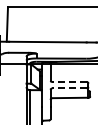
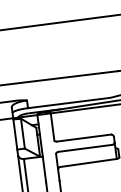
line: (69, 81) -> (83, 137), dashed -> solid
line: (69, 88) -> (85, 148), dashed -> solid

